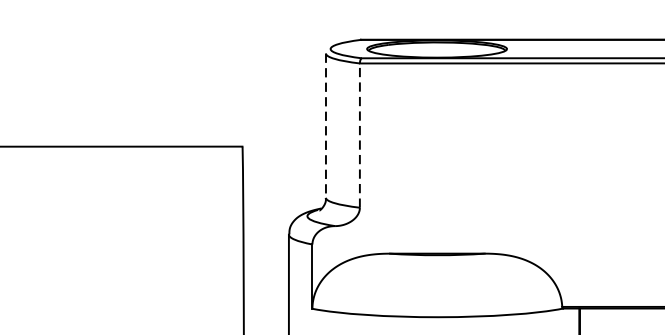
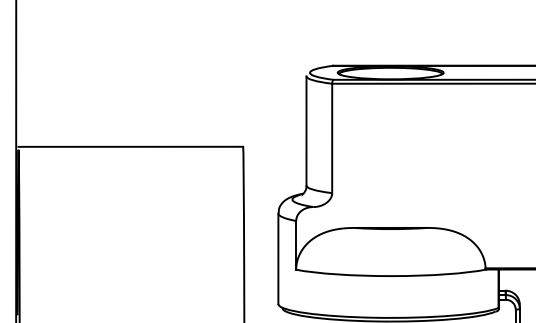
line: (325, 125) -> (306, 130), dashed -> solid
line: (360, 135) -> (332, 138), dashed -> solid

